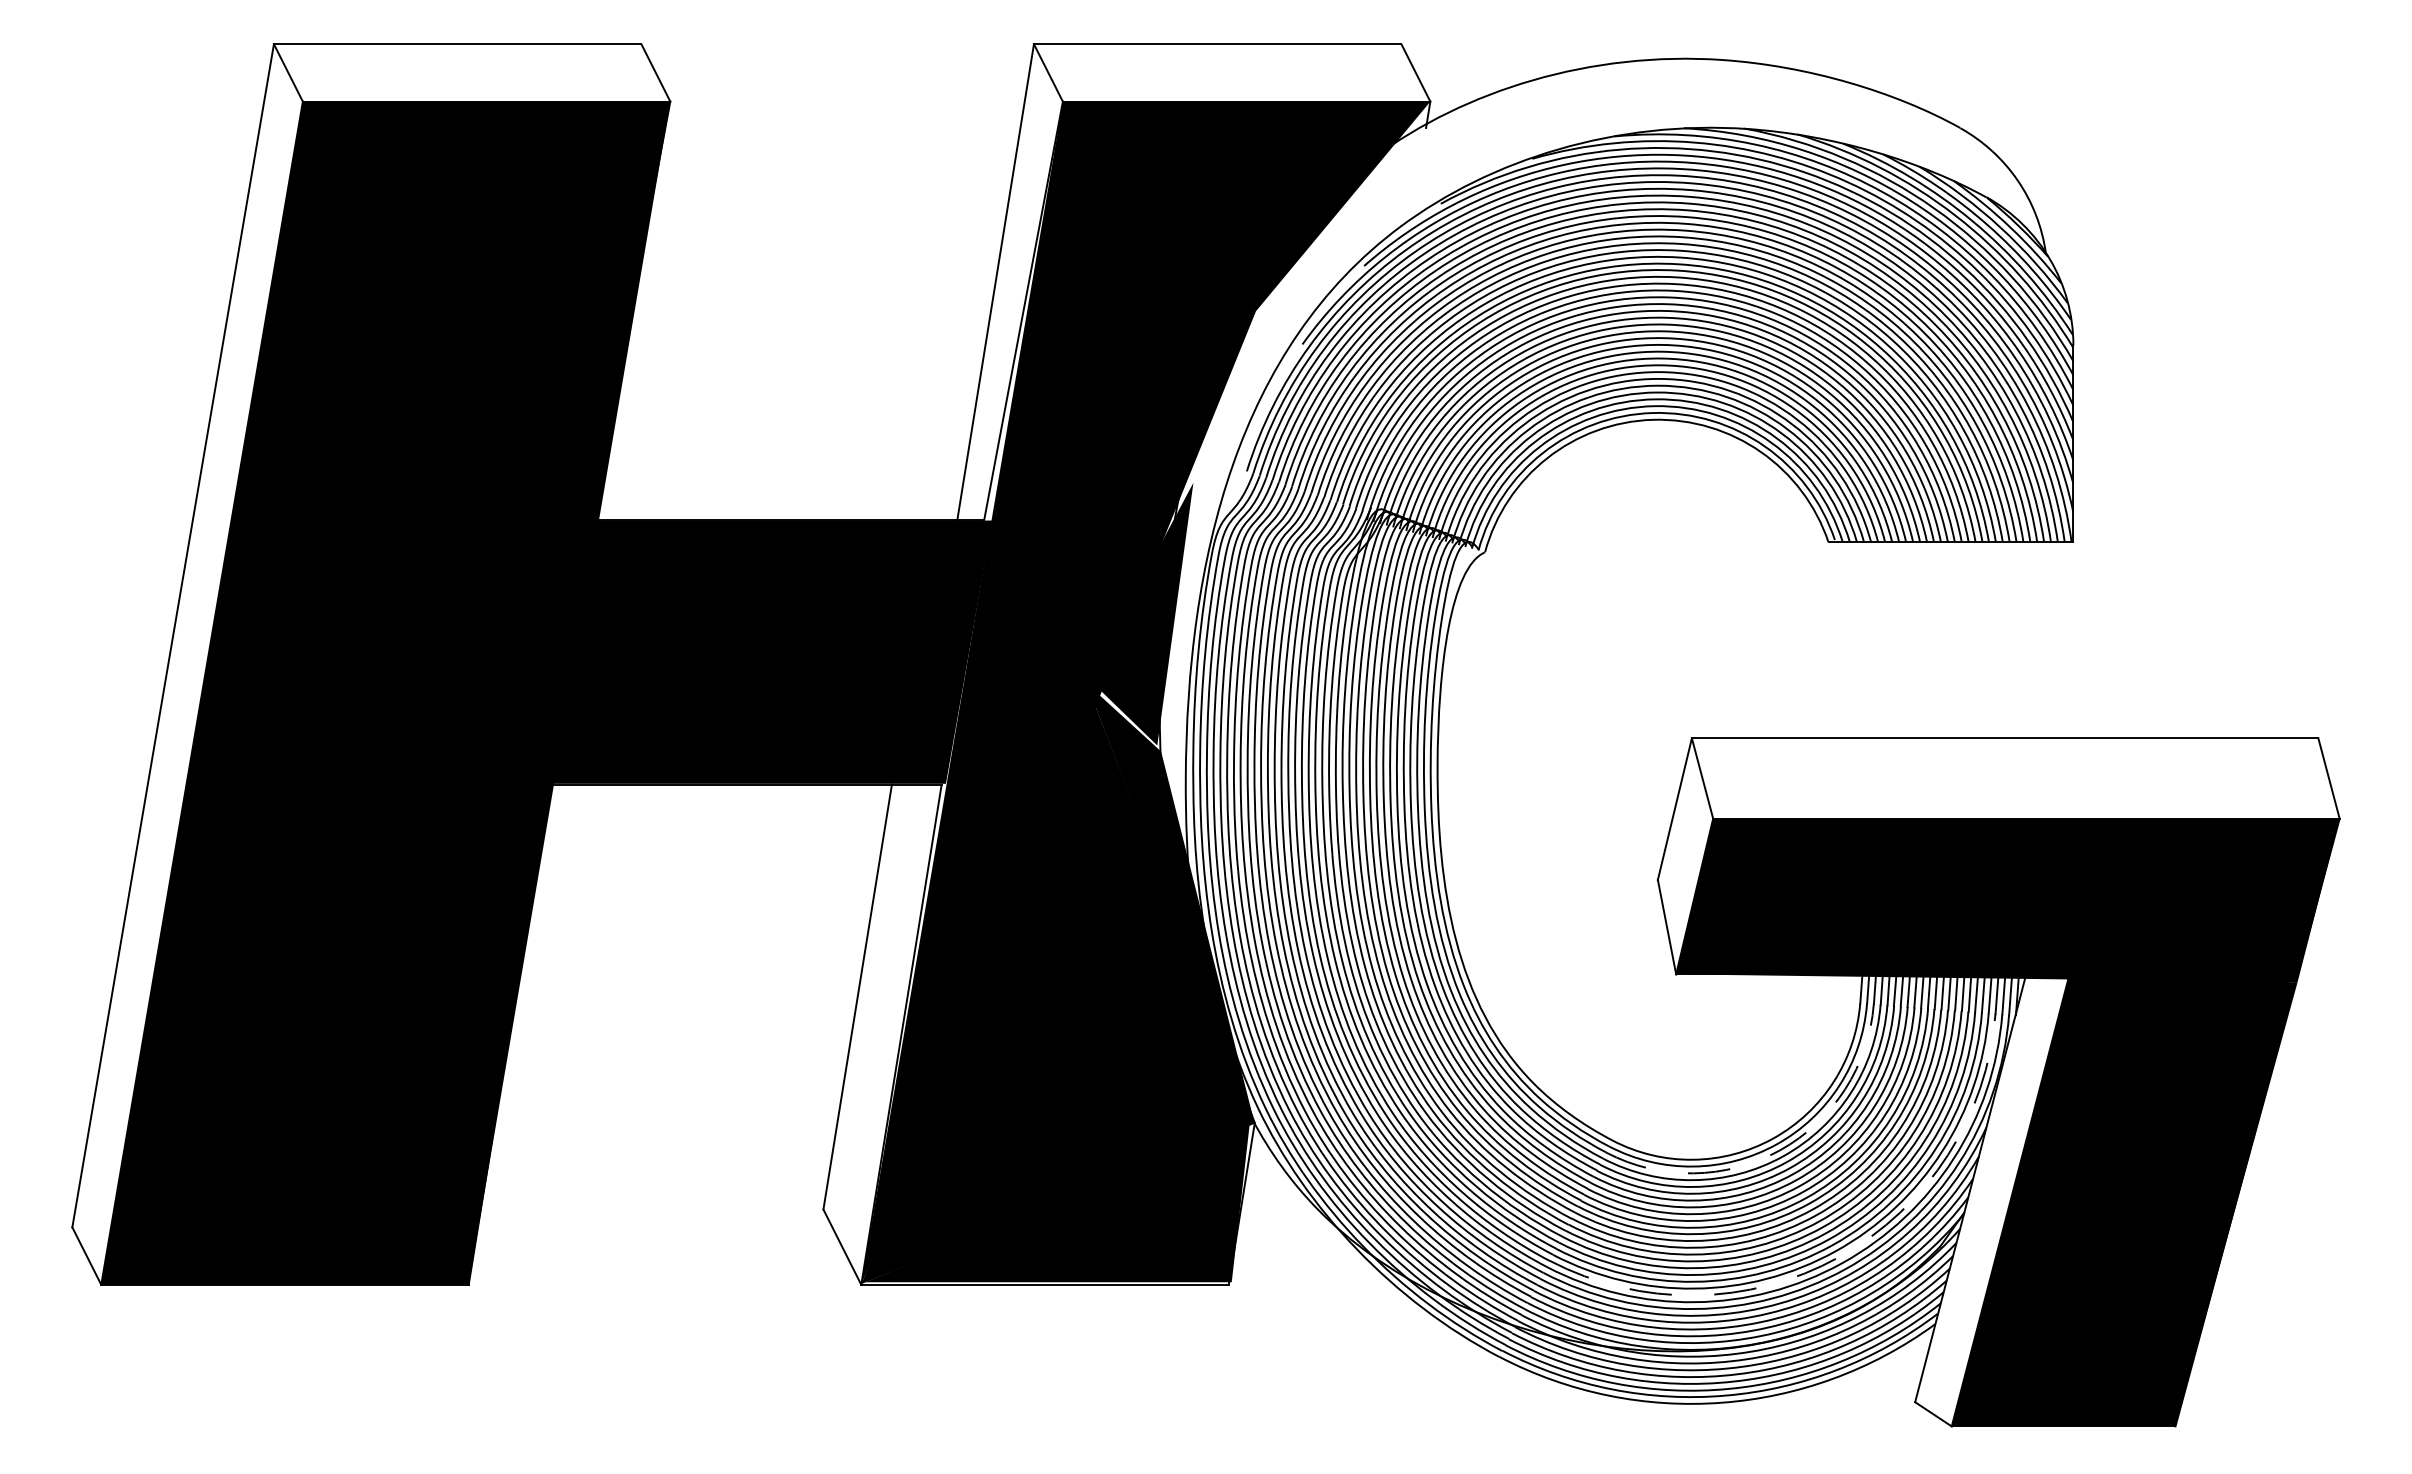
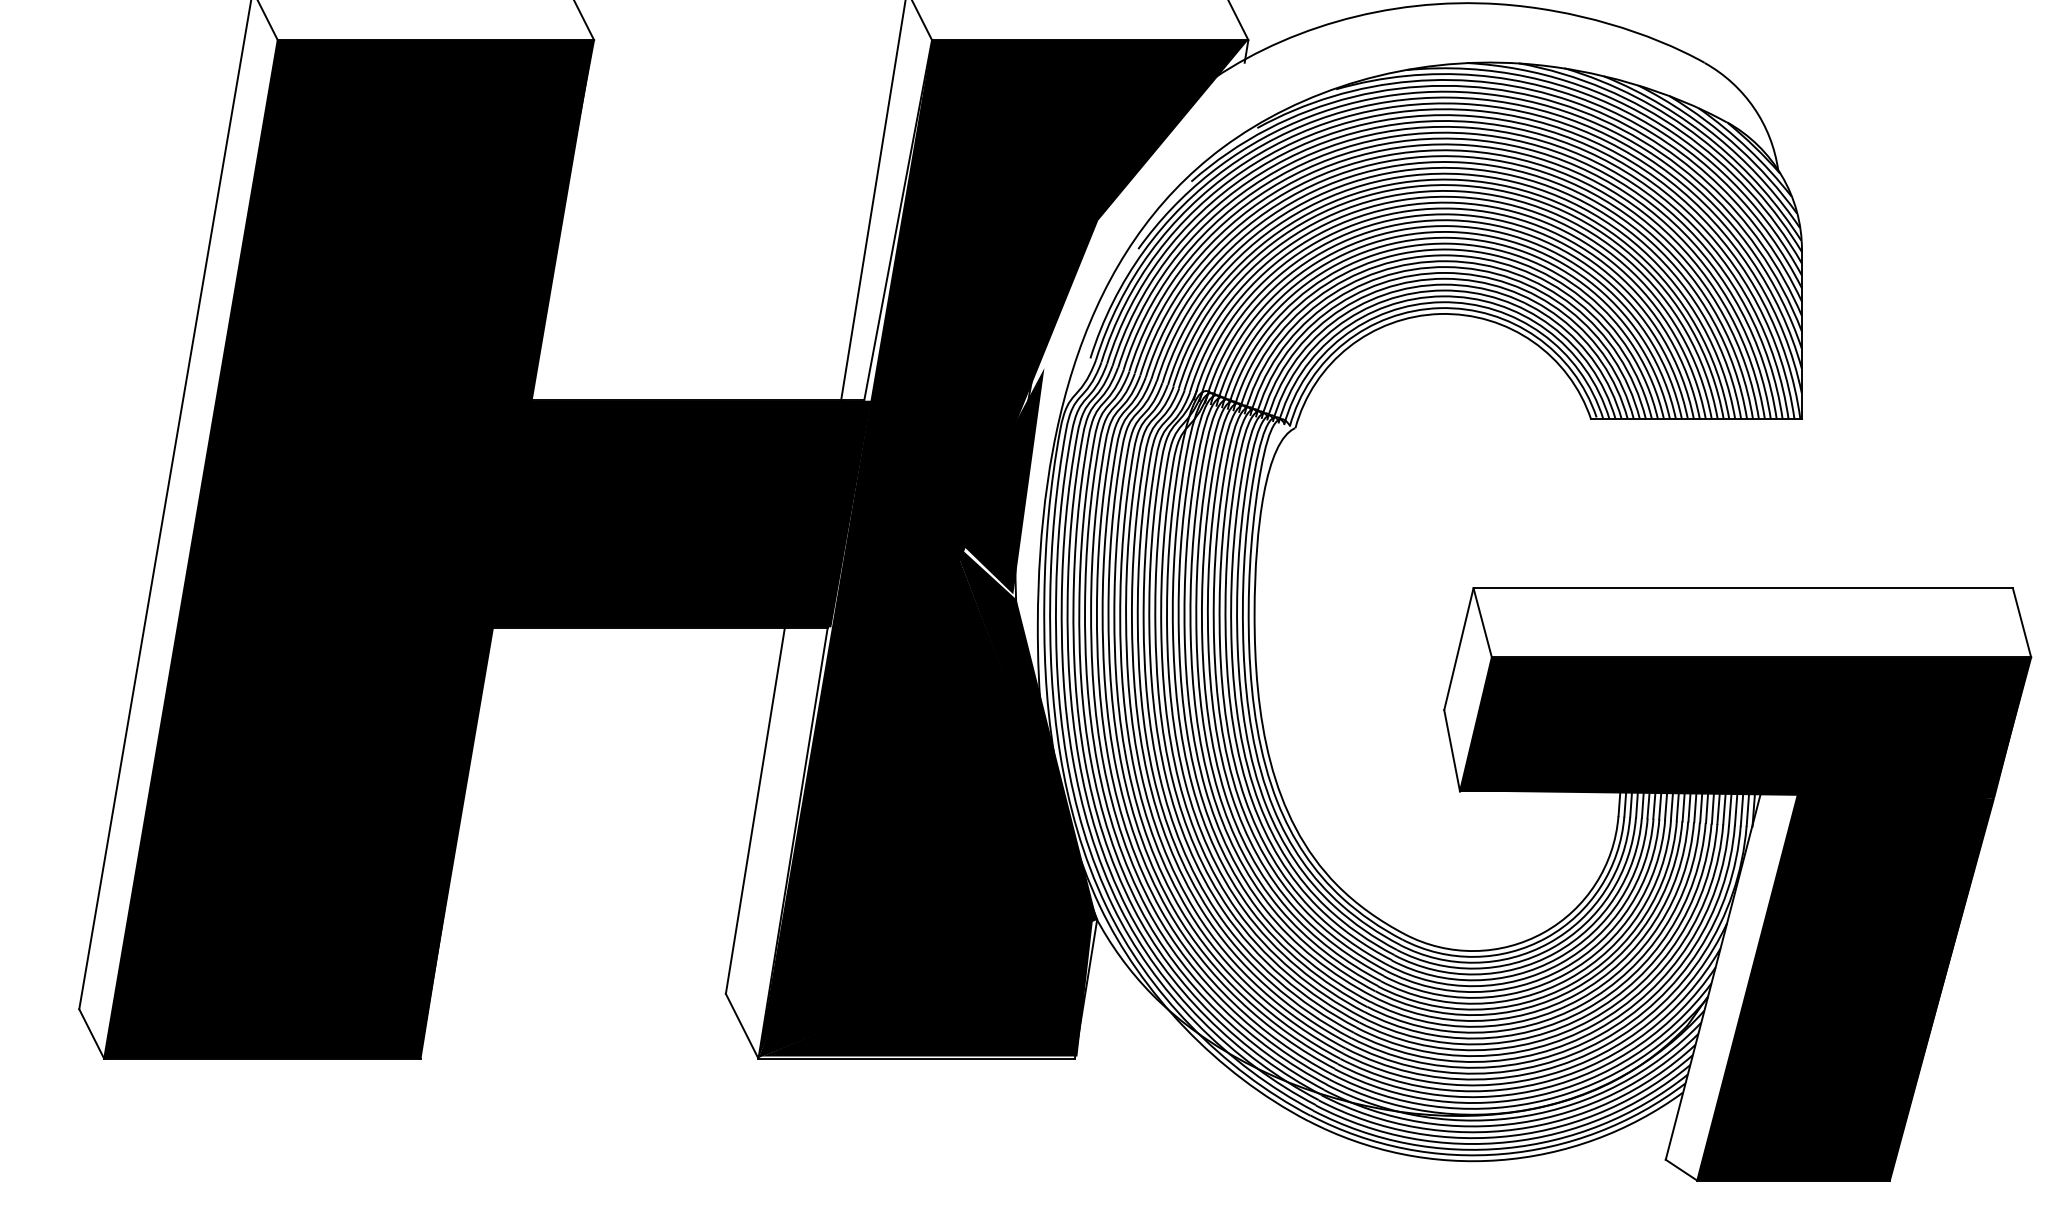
arc: (1779, 1150) -> (1548, 943), dashed -> solid
arc: (1839, 1257) -> (1600, 1035), dashed -> solid

